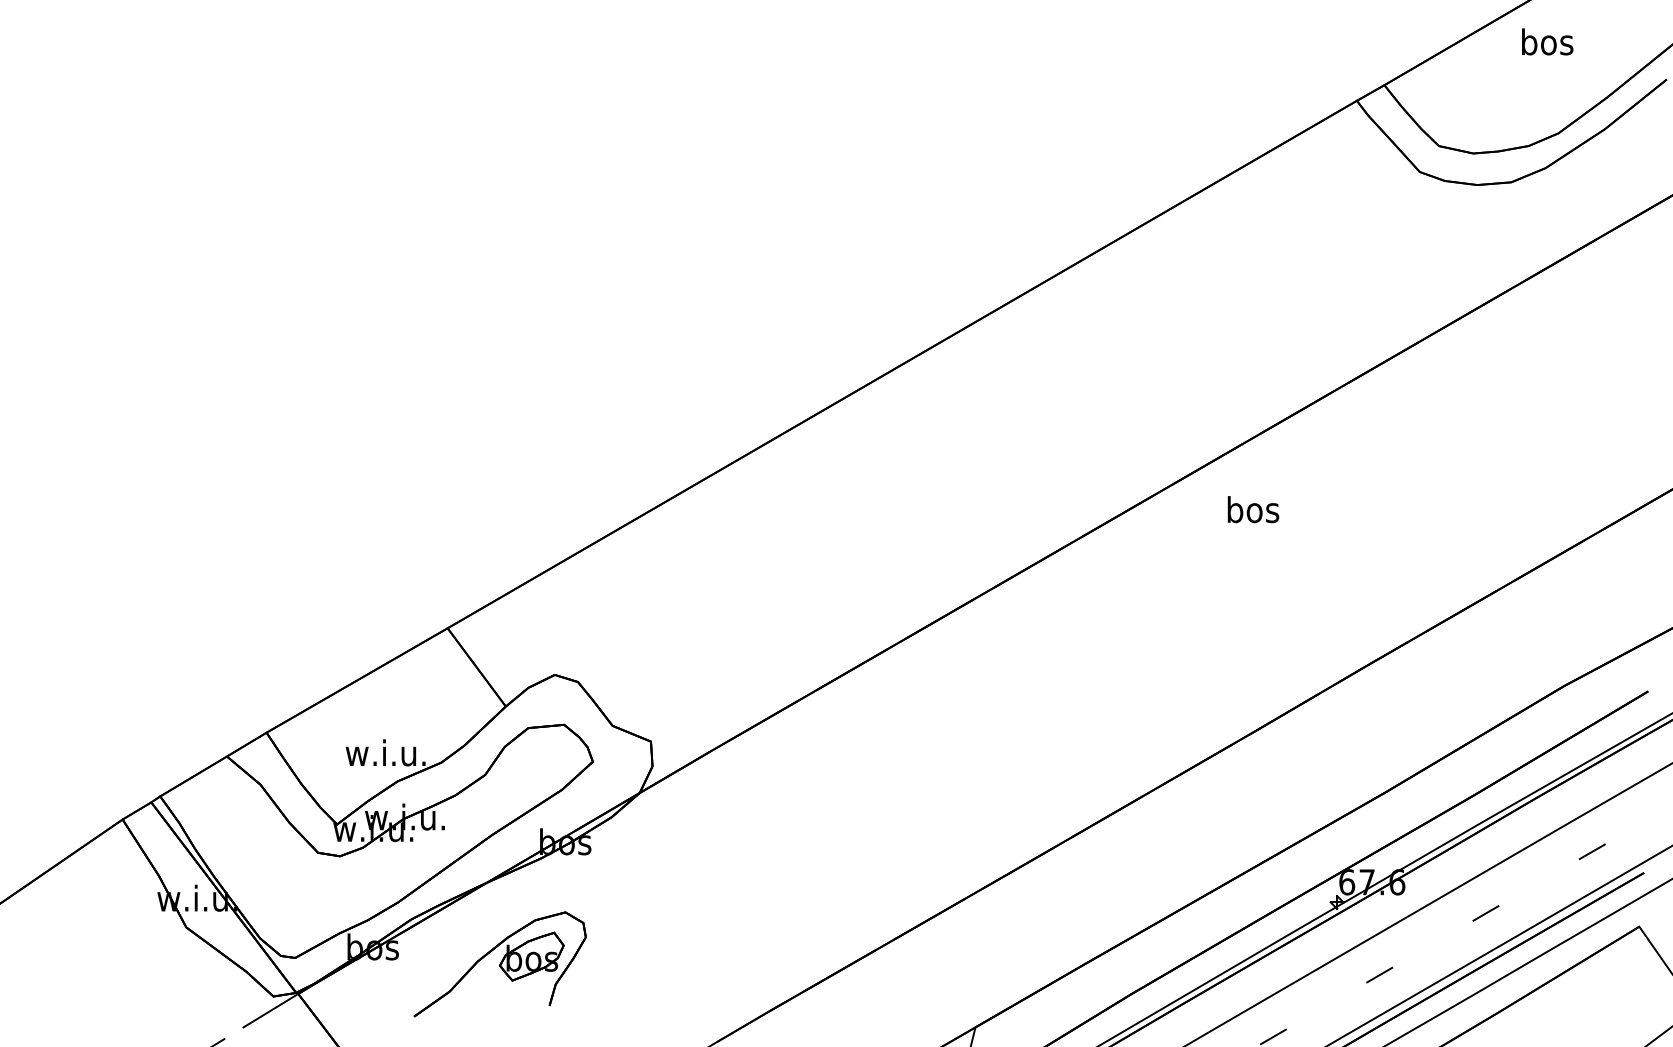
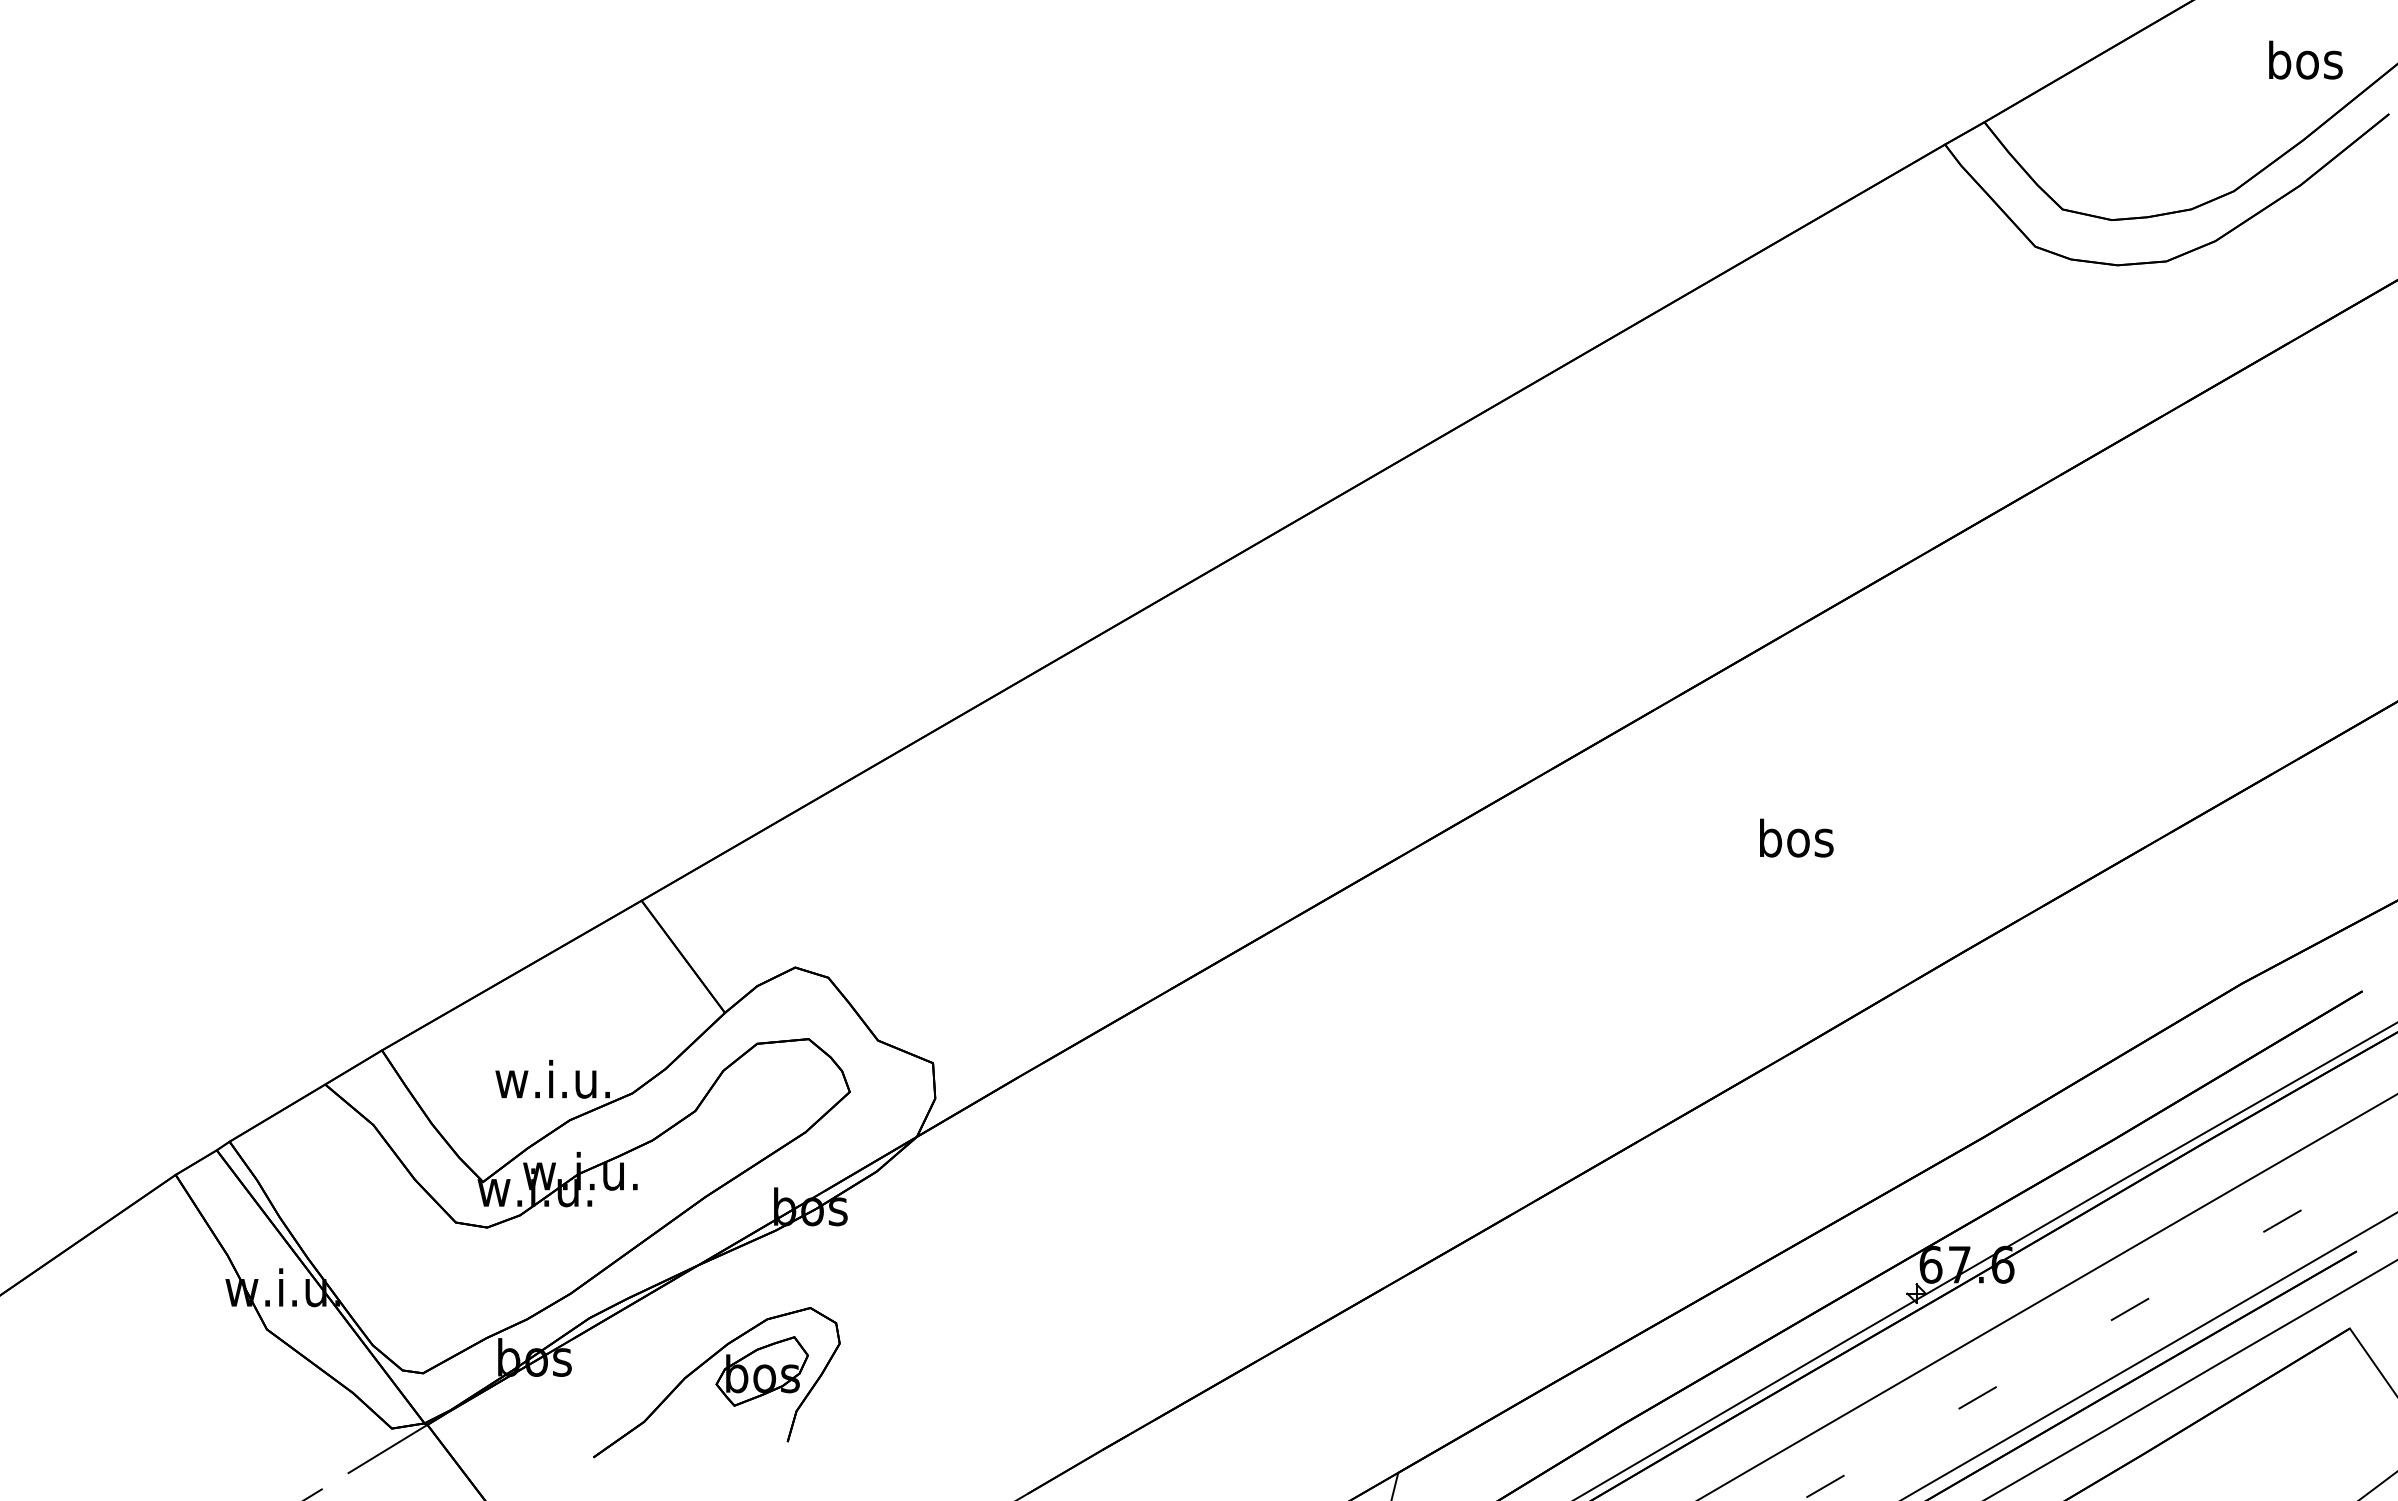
text: (1547, 41) -> (2305, 59), moved
text: (1253, 509) -> (1796, 837), moved

